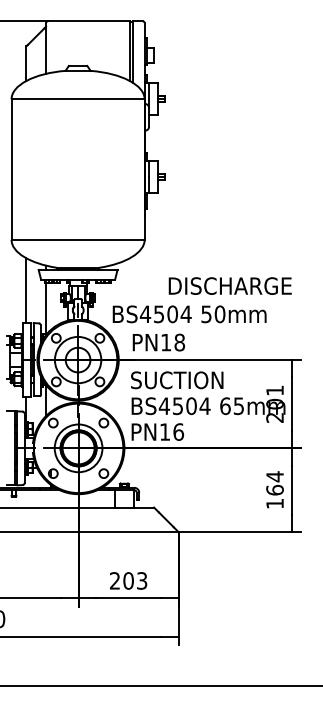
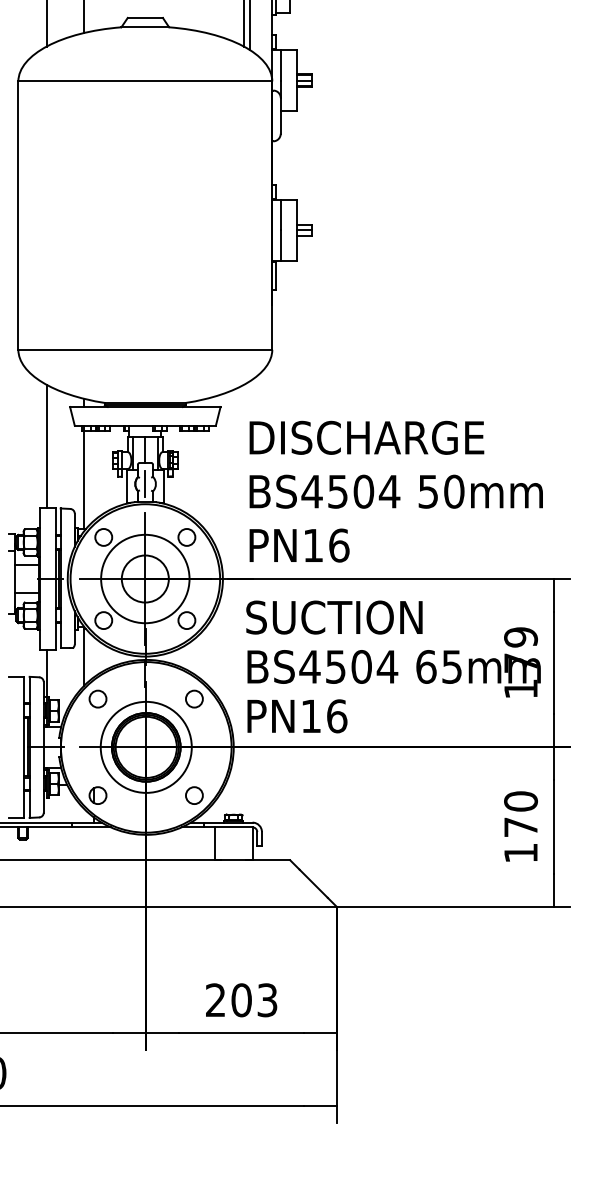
text: (229, 285) -> (365, 436), moved
text: (189, 314) -> (395, 492), moved
text: (179, 342) -> (338, 545), PN18 -> PN16
text: (274, 403) -> (519, 661), 201 -> 179
text: (274, 483) -> (519, 814), 164 -> 170

